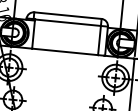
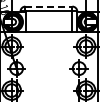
line: (68, 15) -> (49, 6), solid -> dashed

